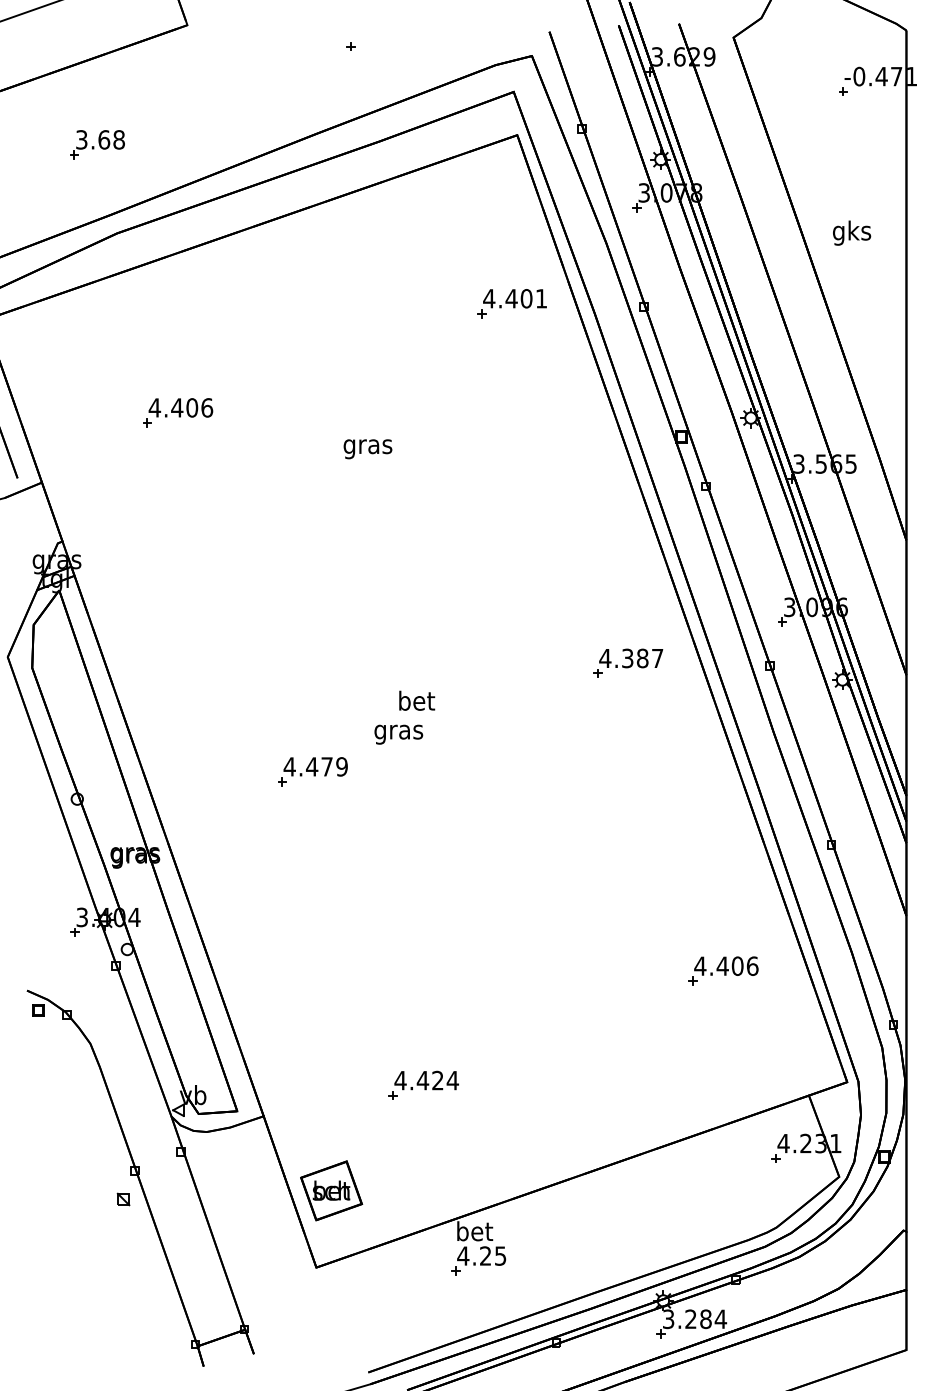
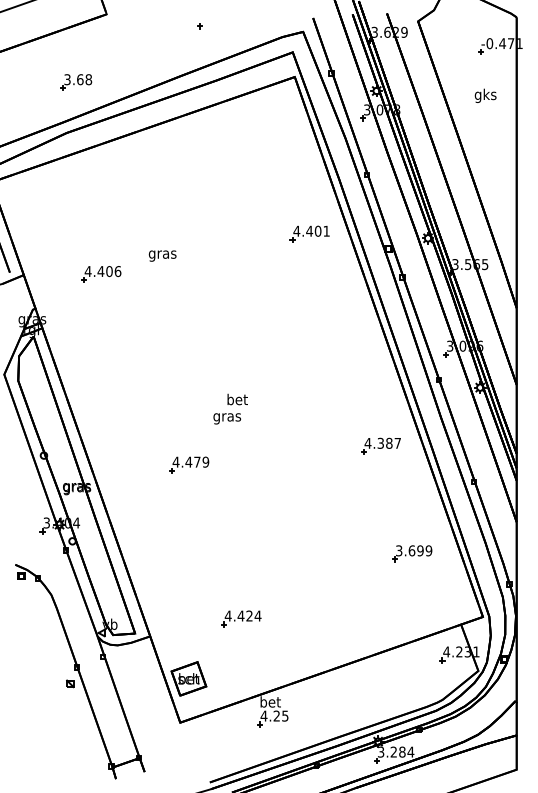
part: (97, 144) -> (76, 82), moved
text: (851, 232) -> (485, 95), moved
part: (511, 302) -> (309, 233), moved
part: (178, 413) -> (101, 274), moved
text: (367, 448) -> (162, 255), moved
part: (627, 662) -> (380, 445), moved
part: (313, 770) -> (189, 464), moved
text: (725, 965) -> (413, 550), 4.406 -> 3.699

